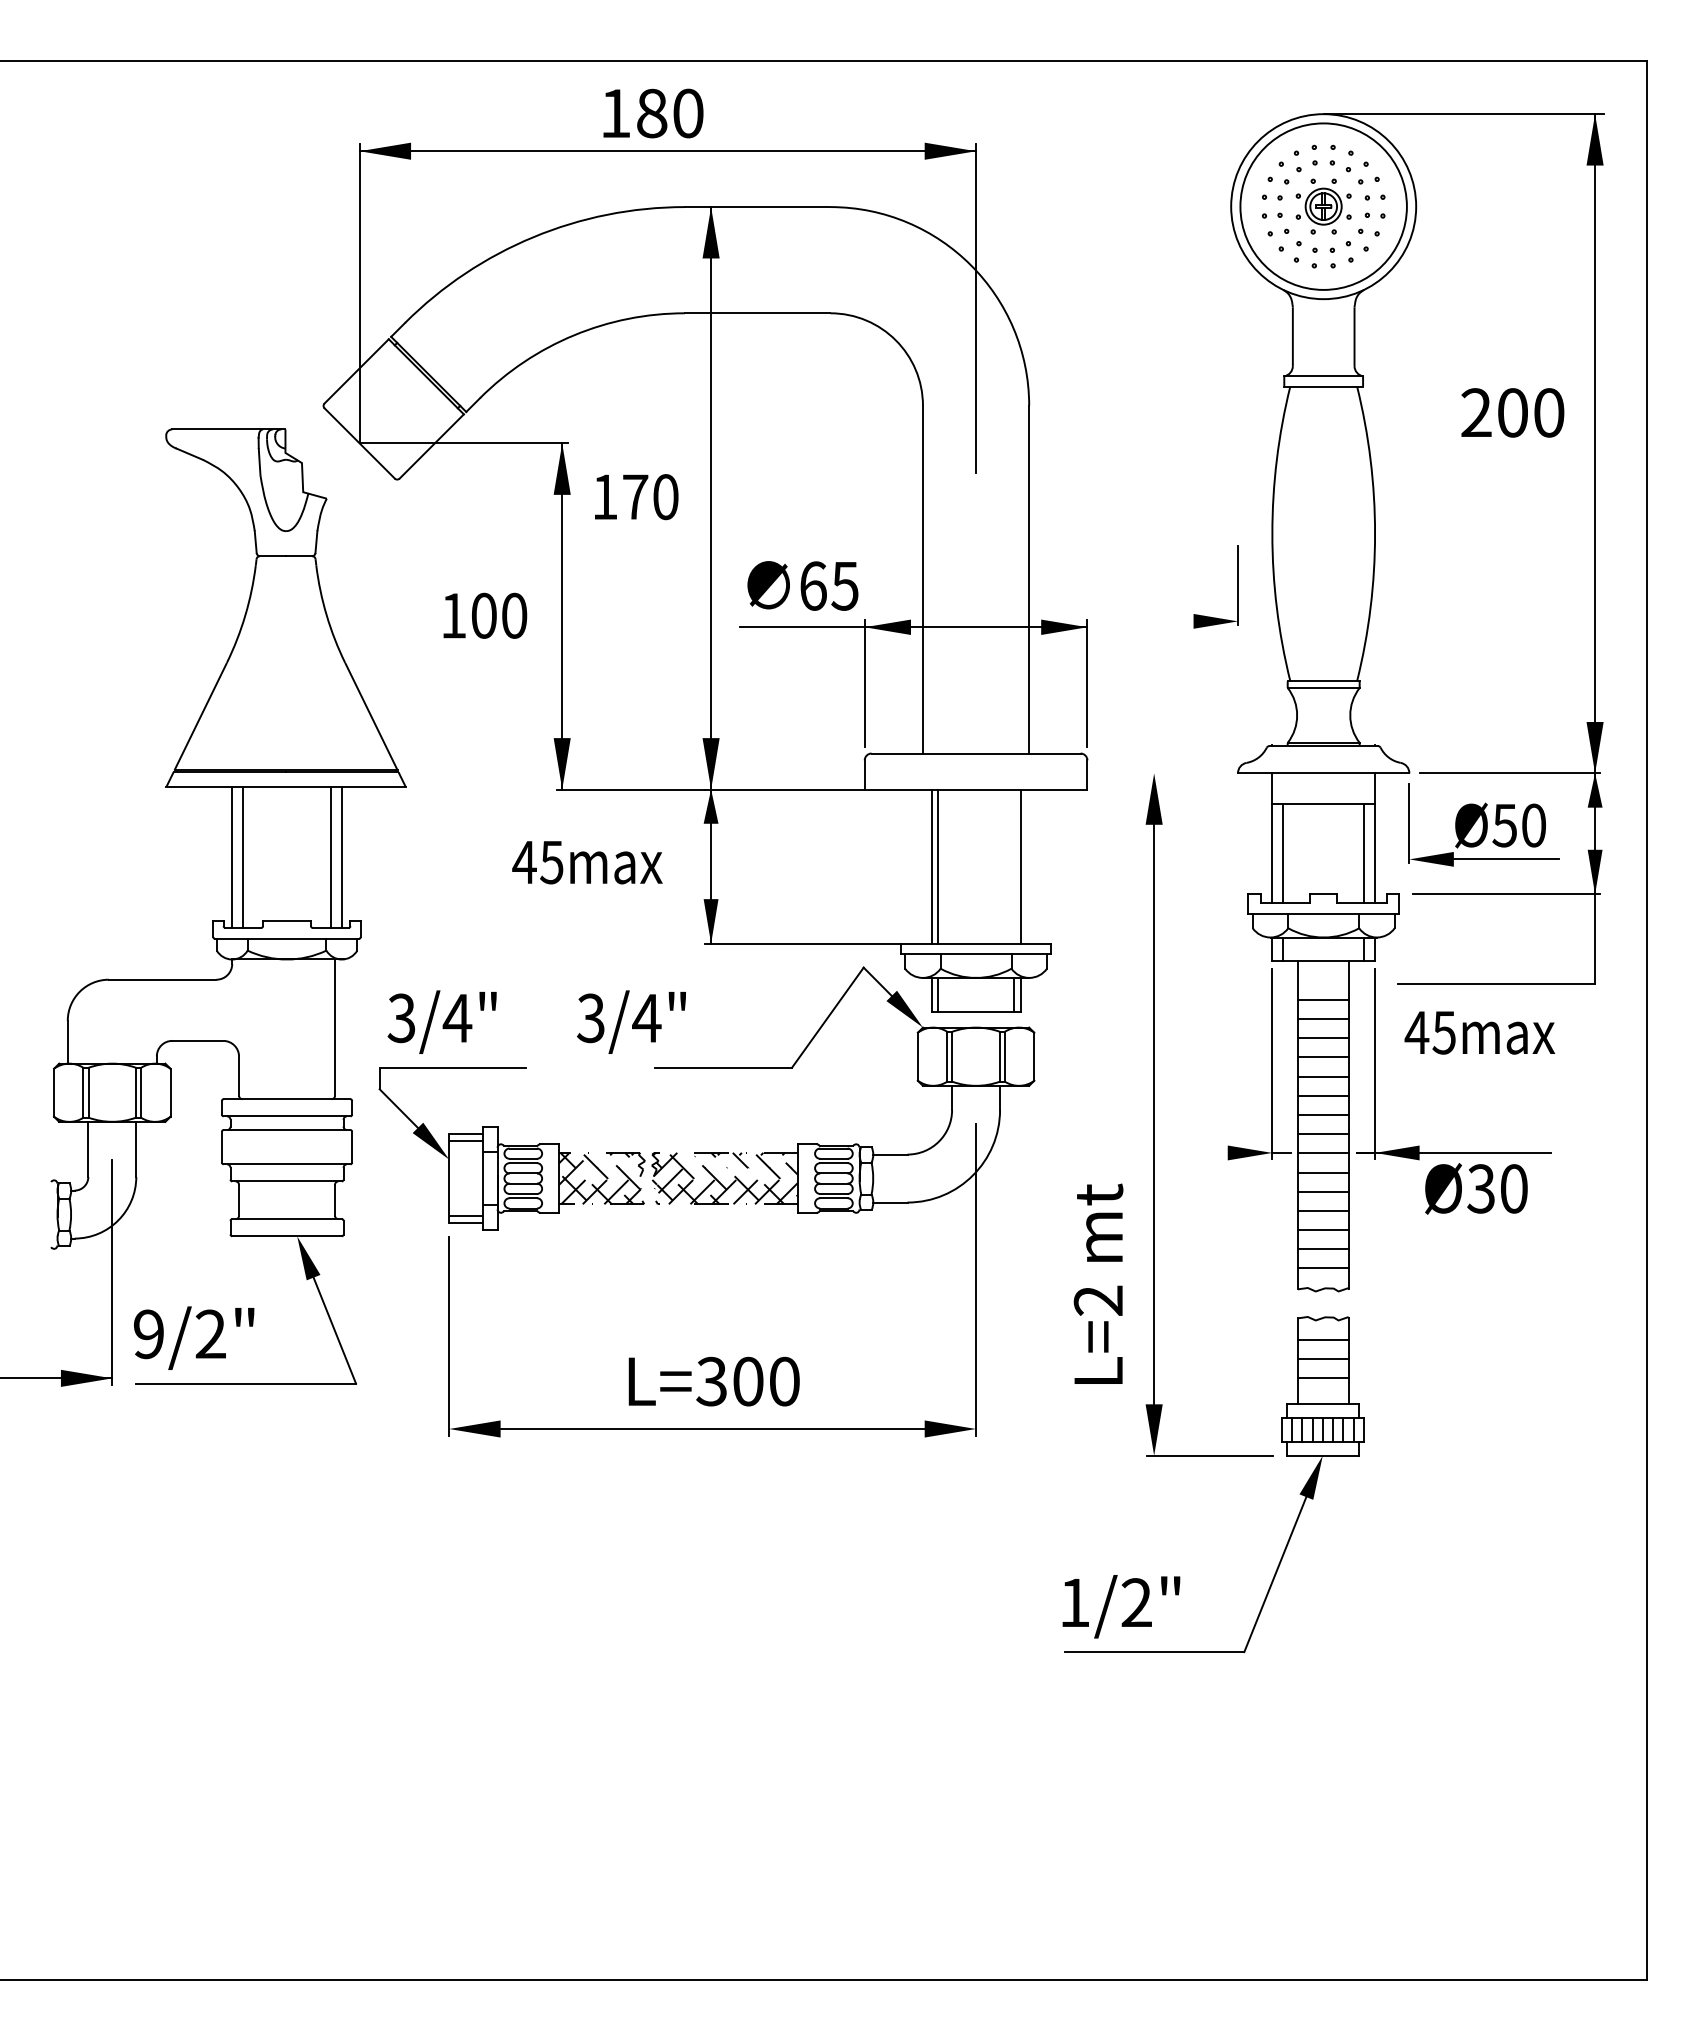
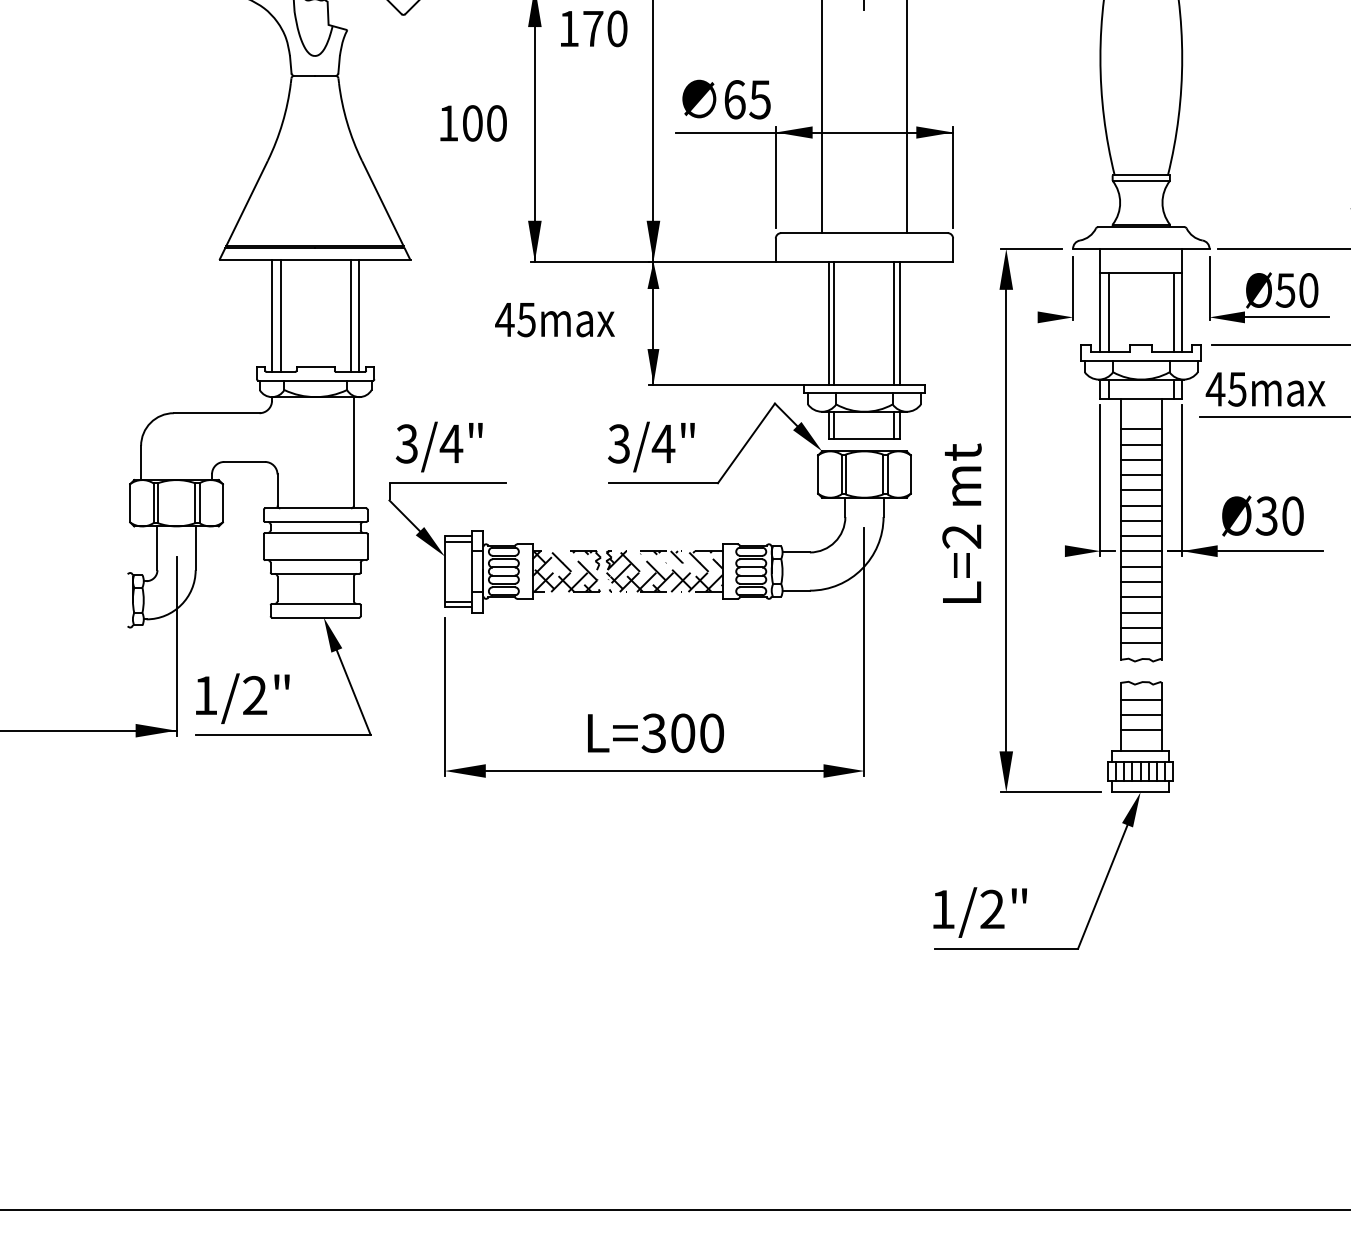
part: (1237, 586) -> (1072, 289), moved
line: (1185, 773) -> (1031, 248), added
line: (1013, 866) -> (894, 323), added
text: (631, 1021) -> (651, 446), moved
text: (1479, 1032) -> (1265, 389), moved
text: (1476, 1188) -> (1263, 515), moved
text: (1098, 1283) -> (961, 522), moved
text: (148, 1334) -> (205, 695), 9/2" -> 1/2"

